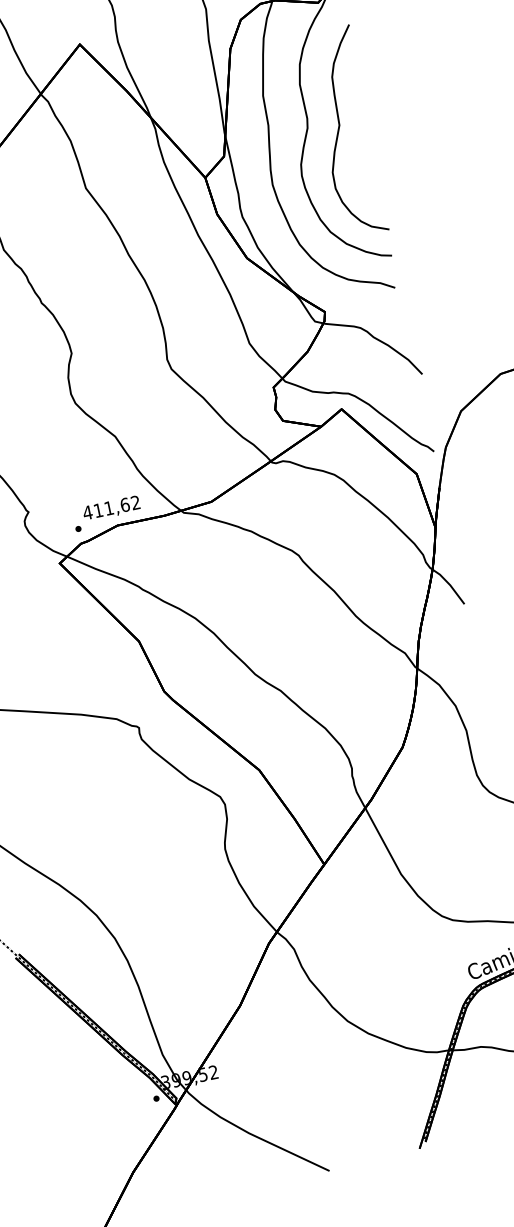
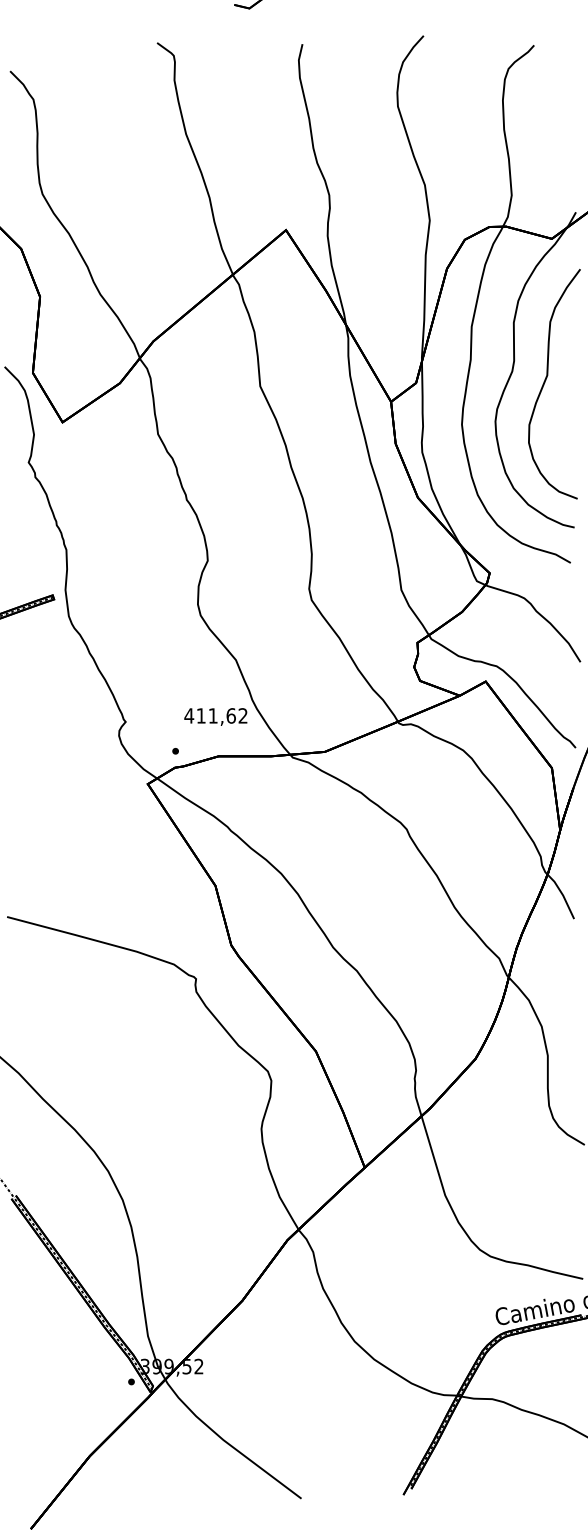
text: (111, 508) -> (215, 716), moved

